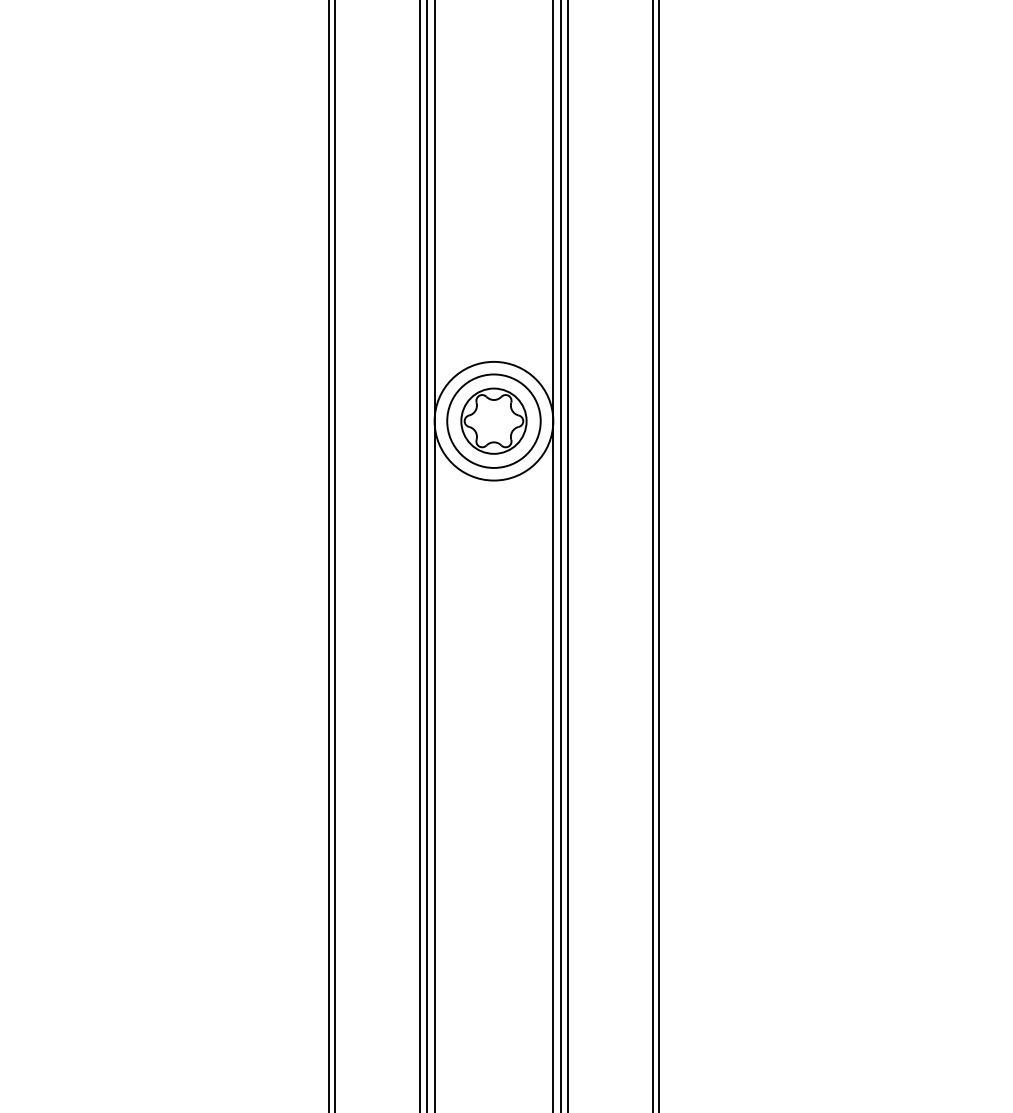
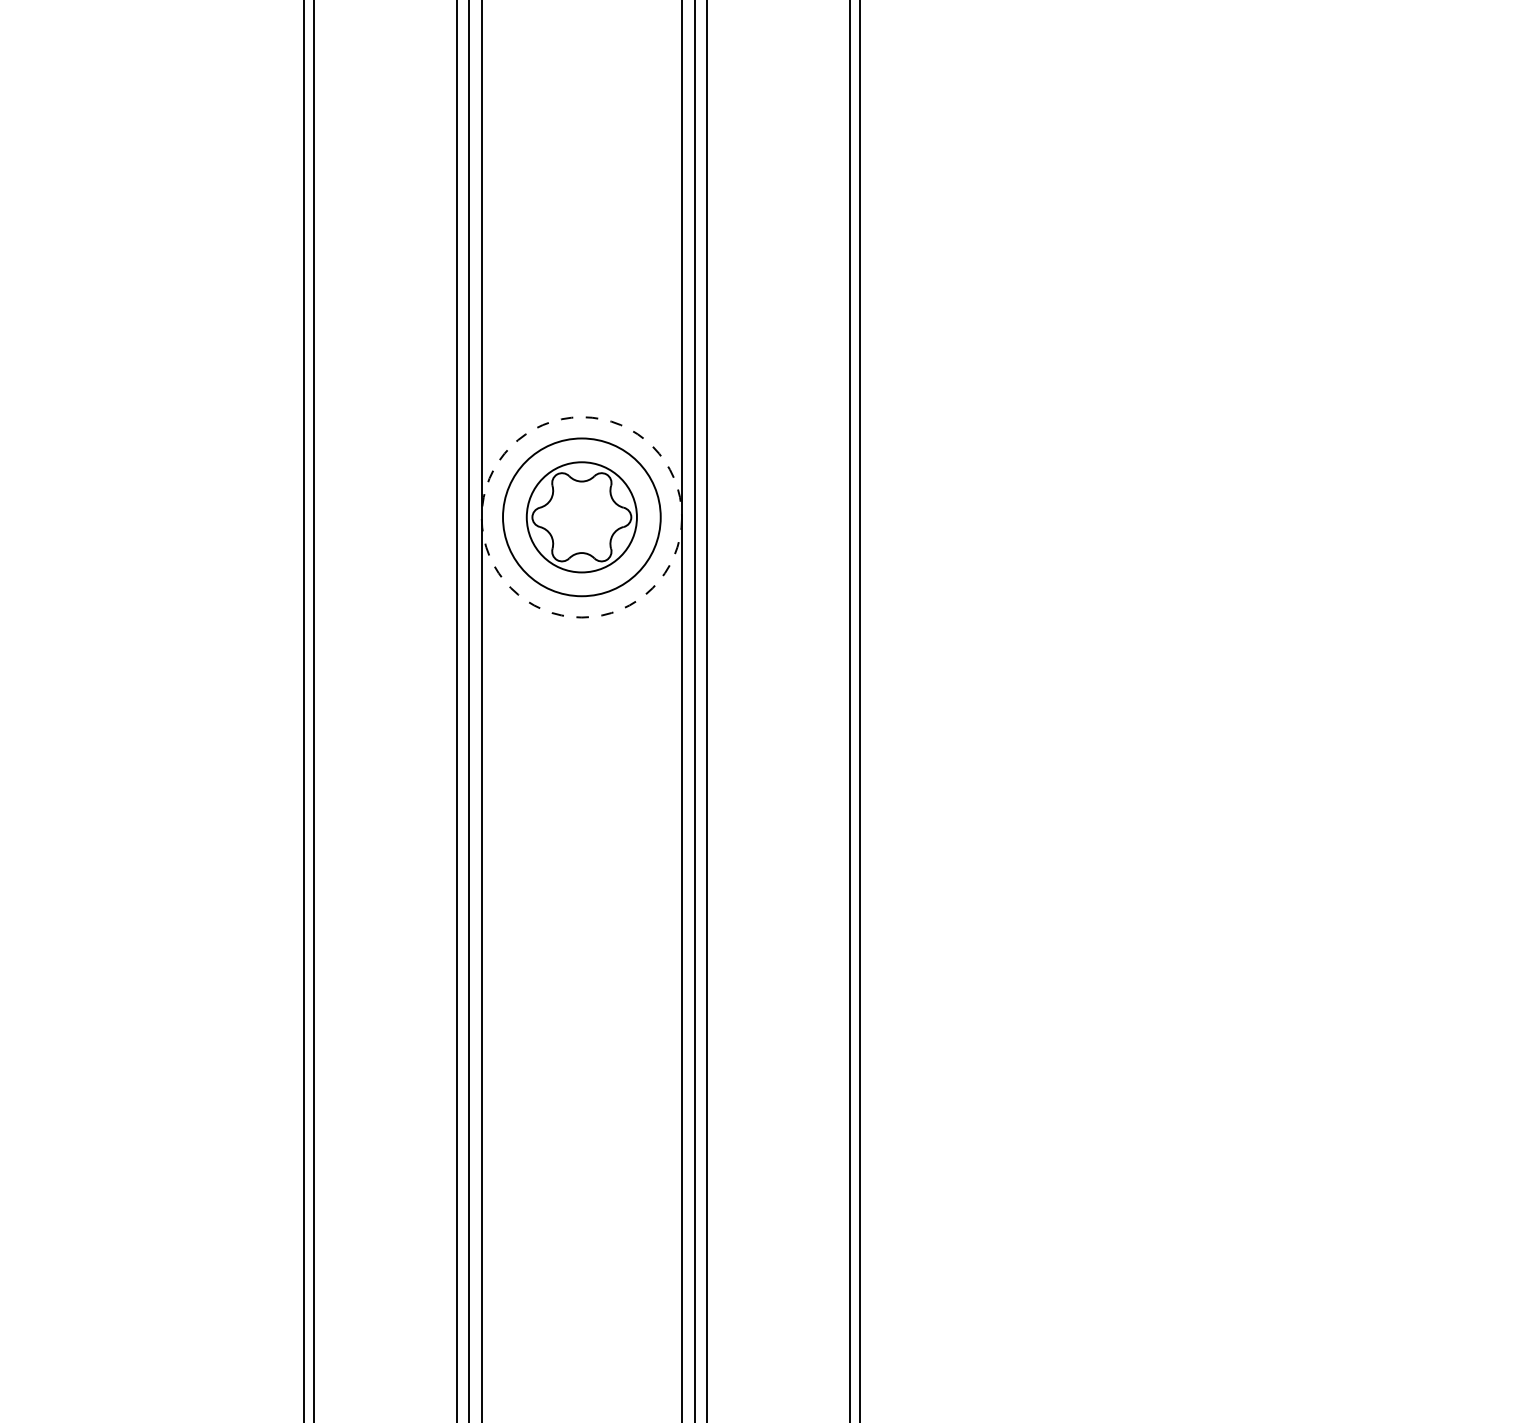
circle: (493, 420) -> (581, 516), solid -> dashed

